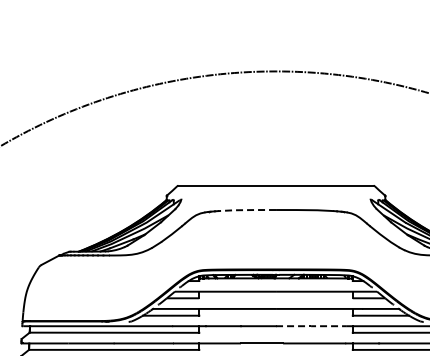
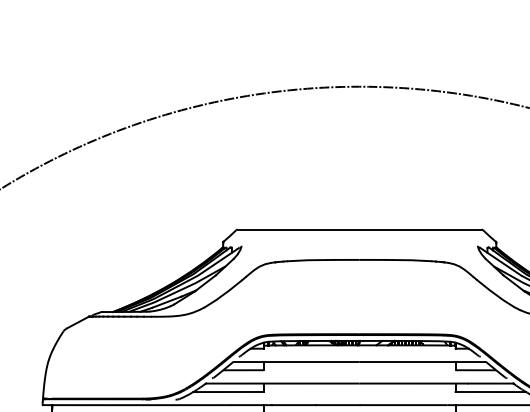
line: (246, 210) -> (322, 260), dashed -> solid
line: (311, 326) -> (404, 405), dashed -> solid

